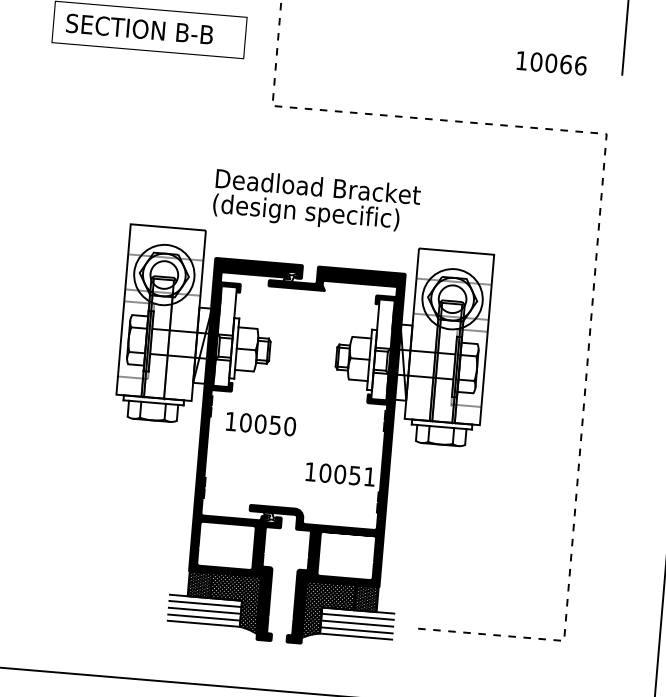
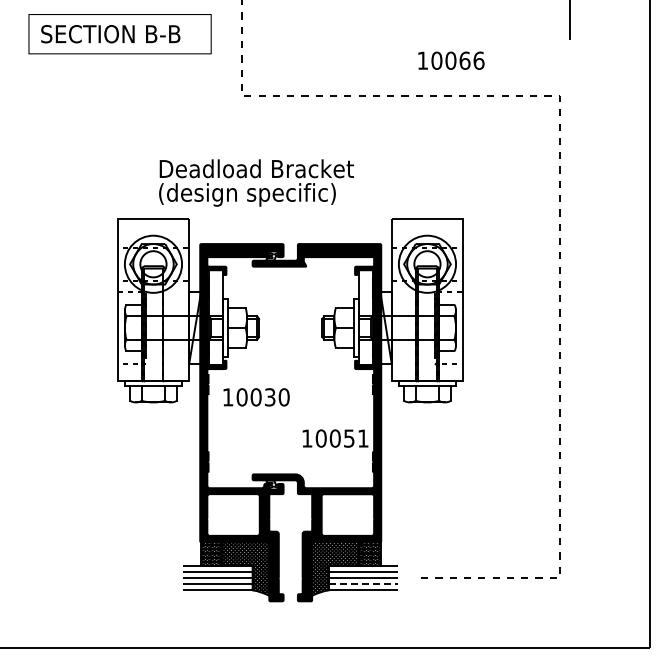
text: (551, 63) -> (451, 60), moved
text: (316, 201) -> (256, 182), moved
text: (275, 424) -> (270, 396), 10050 -> 10030
line: (357, 630) -> (363, 584), solid -> dashed

